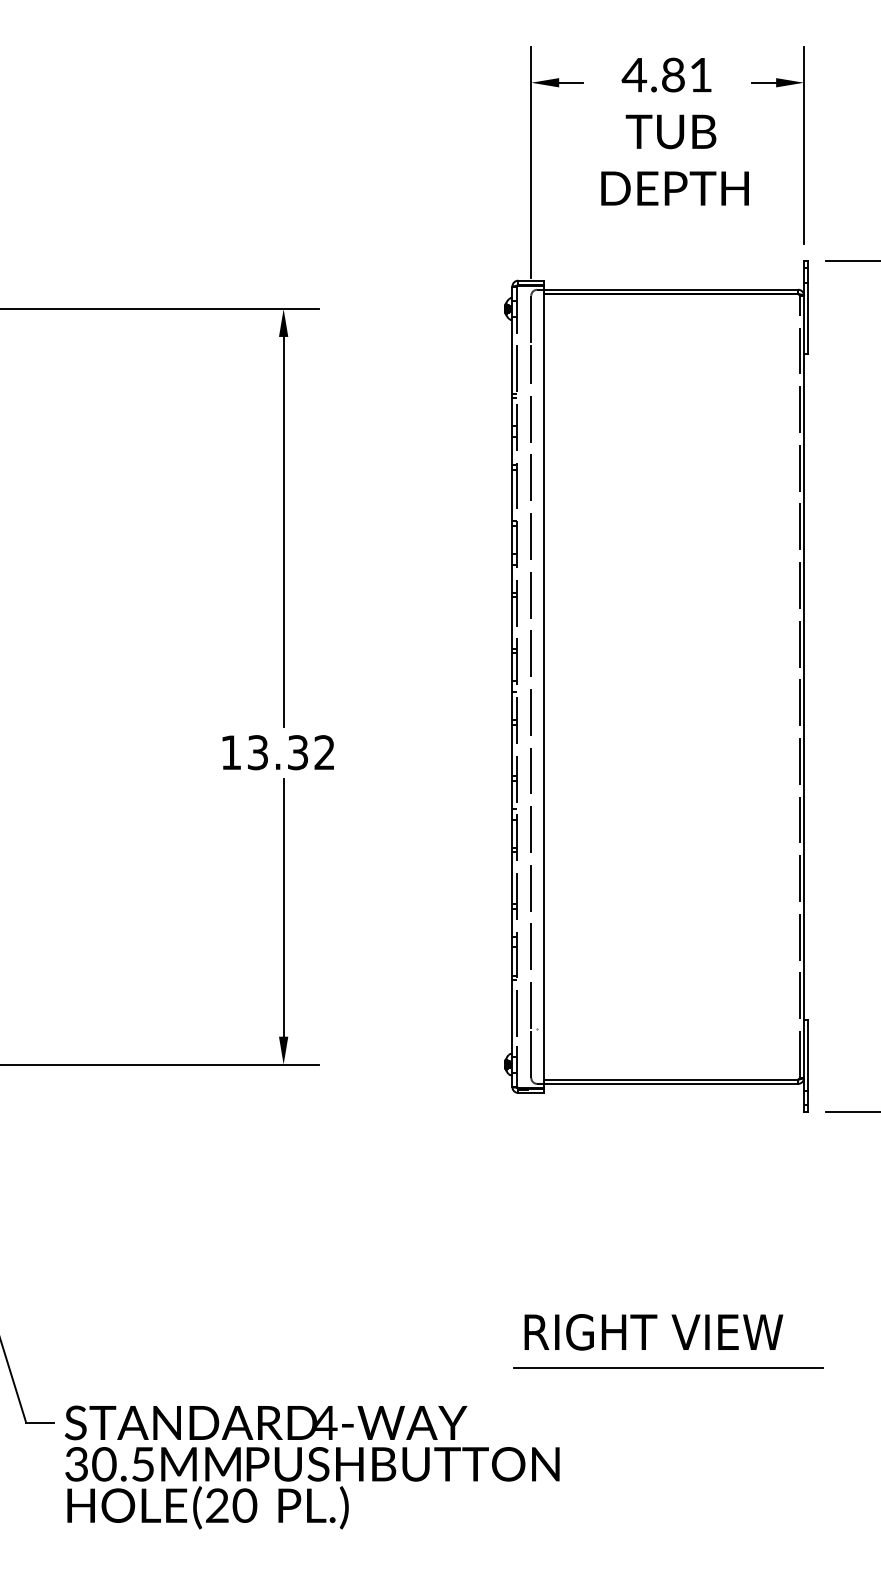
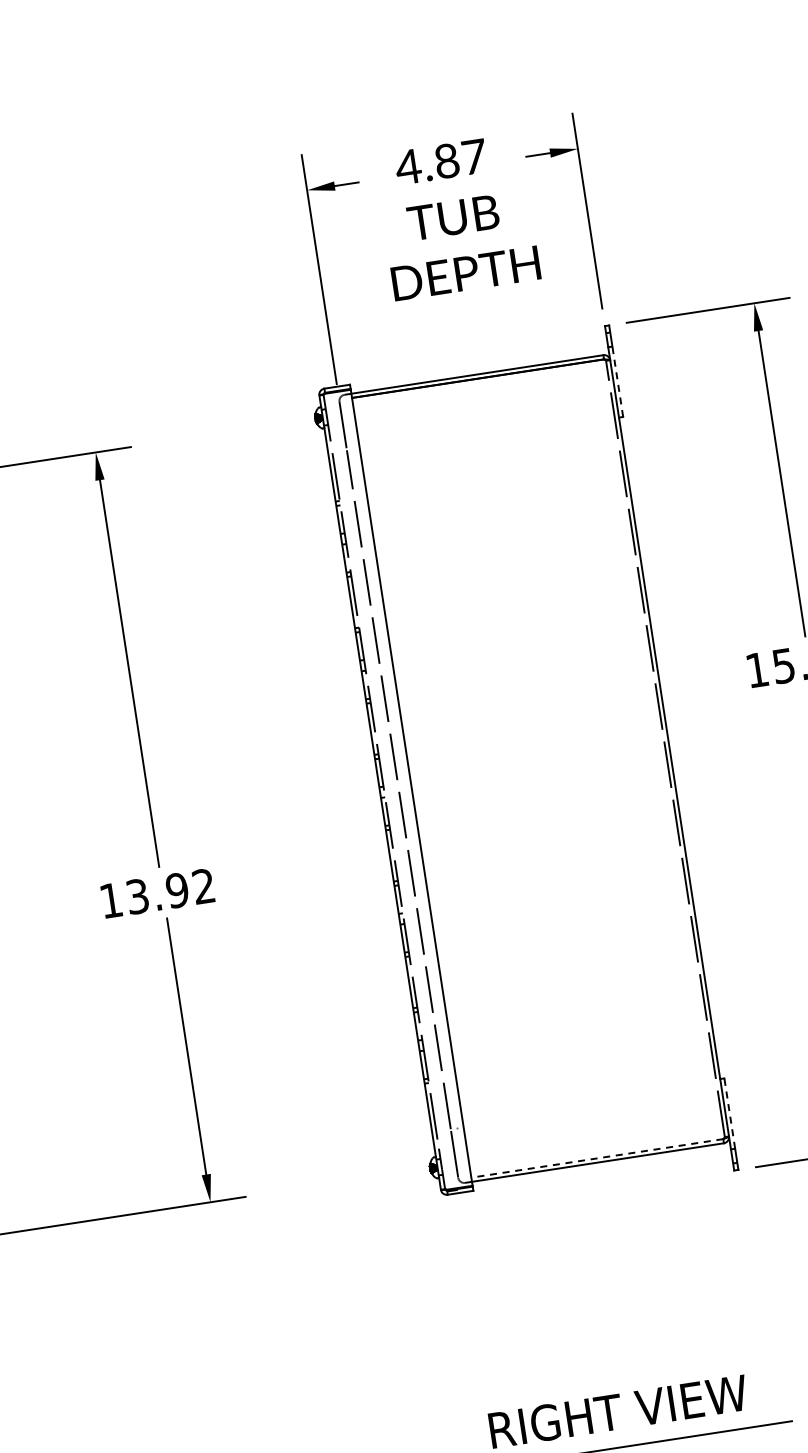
text: (700, 75) -> (473, 157), 4.81 -> 4.87
line: (808, 317) -> (617, 381), solid -> dashed
text: (297, 752) -> (176, 890), 13.32 -> 13.92
line: (808, 1055) -> (729, 1113), solid -> dashed
line: (671, 1079) -> (597, 1158), solid -> dashed

